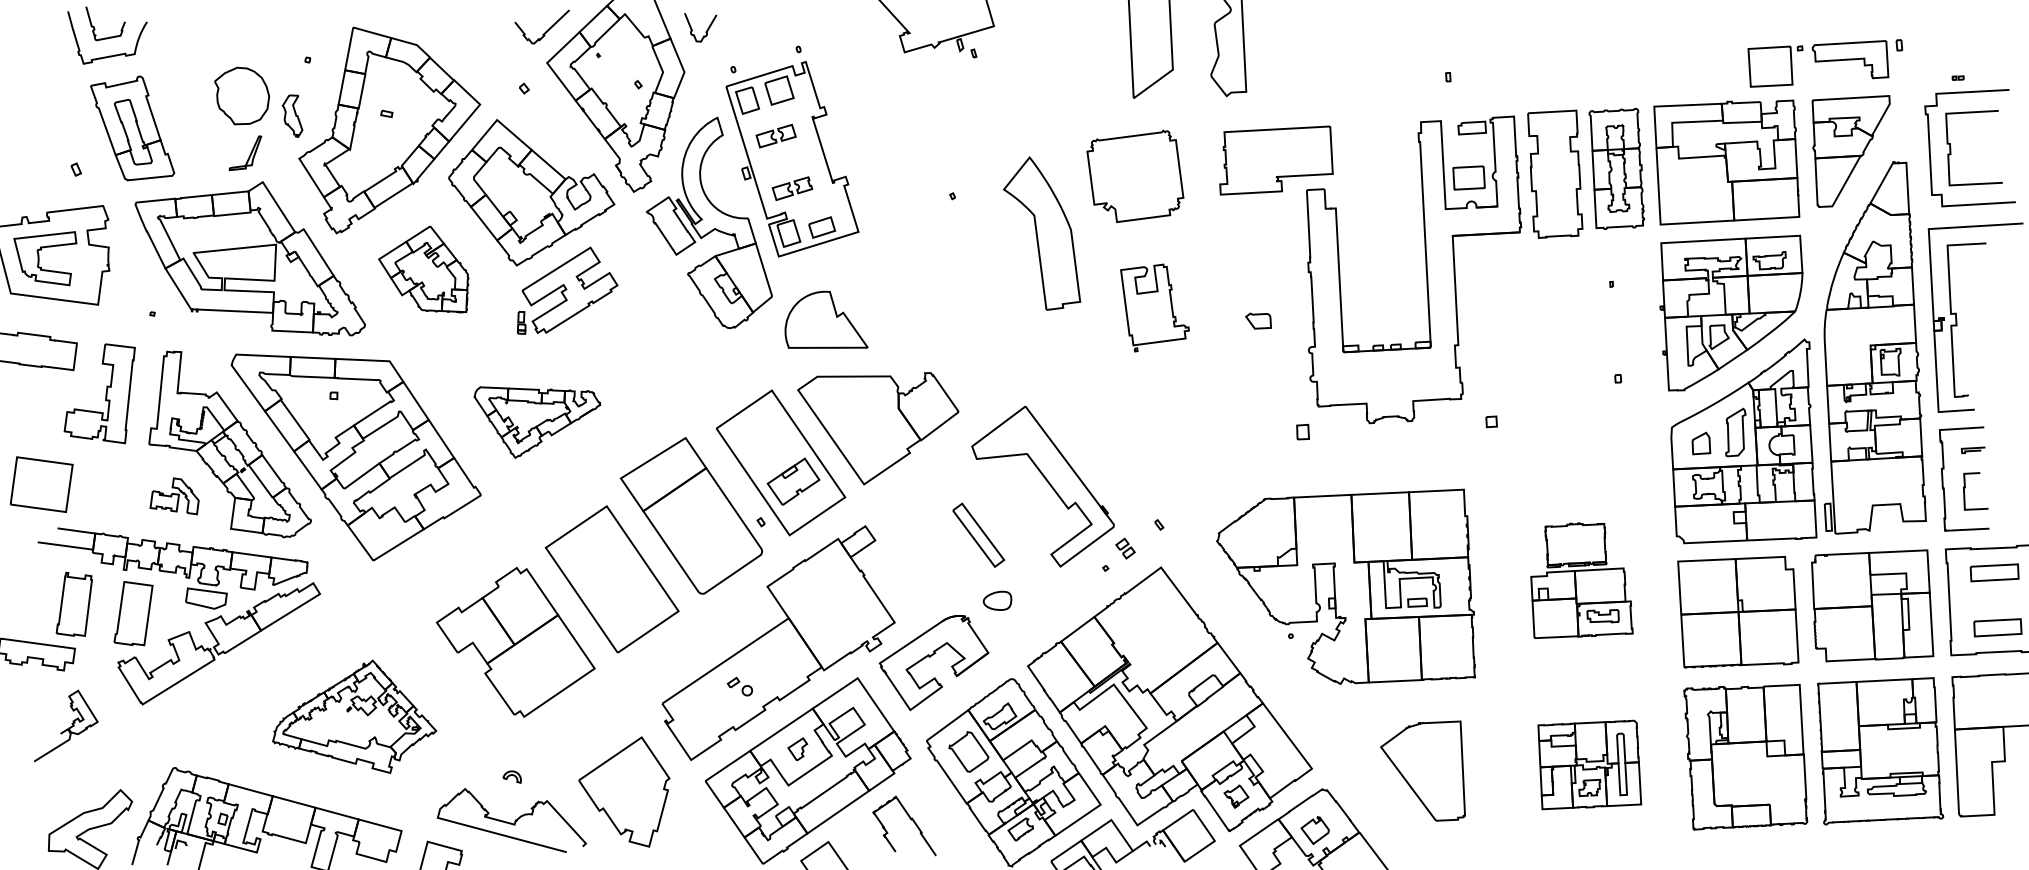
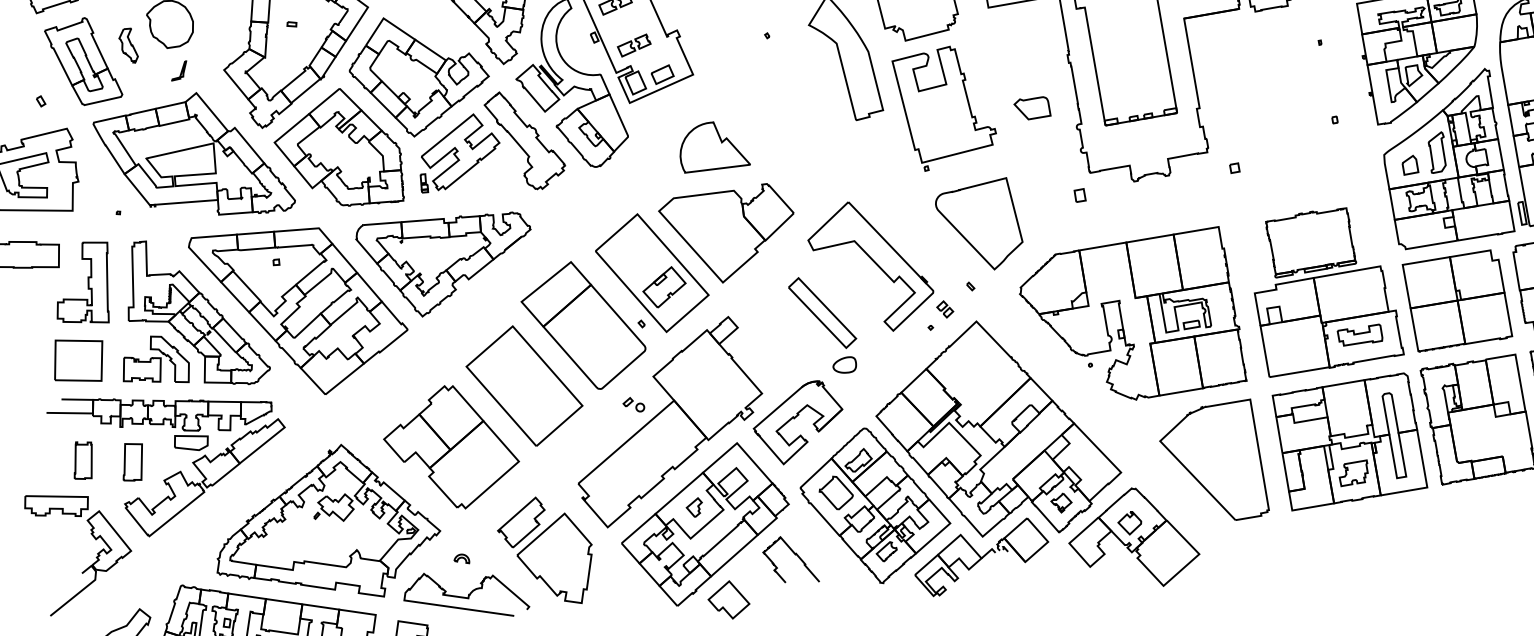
part: (292, 115) -> (128, 45), moved
part: (245, 152) -> (179, 70), size x0.62
part: (423, 269) -> (337, 149), size x1.67
part: (648, 285) -> (525, 139), added
part: (1154, 307) -> (945, 107), size x1.67
part: (826, 319) -> (713, 145), moved
part: (1258, 320) -> (1032, 107), size x1.67
part: (537, 422) -> (447, 264), size x1.67
part: (1178, 453) -> (979, 225), added
part: (41, 484) -> (78, 360), moved
part: (174, 496) -> (154, 361), size x1.67
part: (978, 535) -> (822, 313), size x1.43
part: (1581, 580) -> (1324, 290), size x1.67
part: (74, 603) -> (82, 459), size x0.71
part: (133, 612) -> (132, 461), size x0.71
part: (739, 686) -> (633, 404), moved
part: (354, 716) -> (325, 525), size x1.67
part: (65, 725) -> (87, 561), size x1.67
part: (588, 742) -> (521, 523), added
part: (1589, 764) -> (1349, 441), size x1.67
part: (1422, 770) -> (1212, 462), size x1.43

